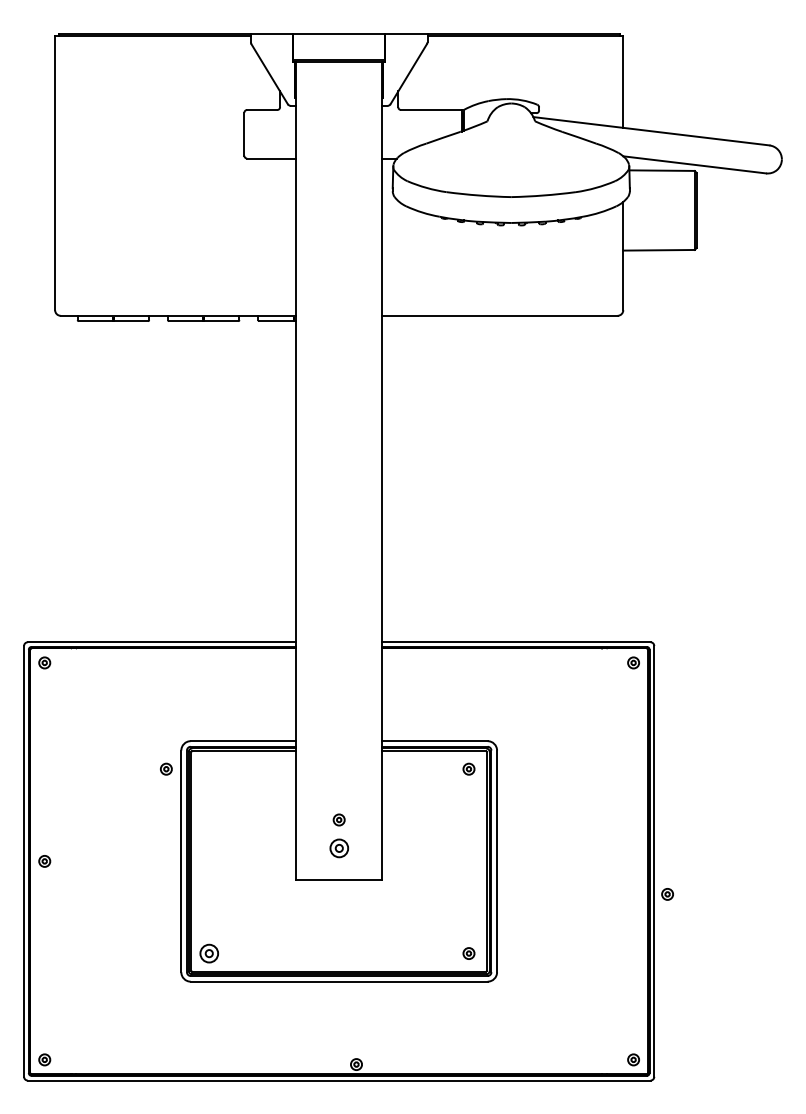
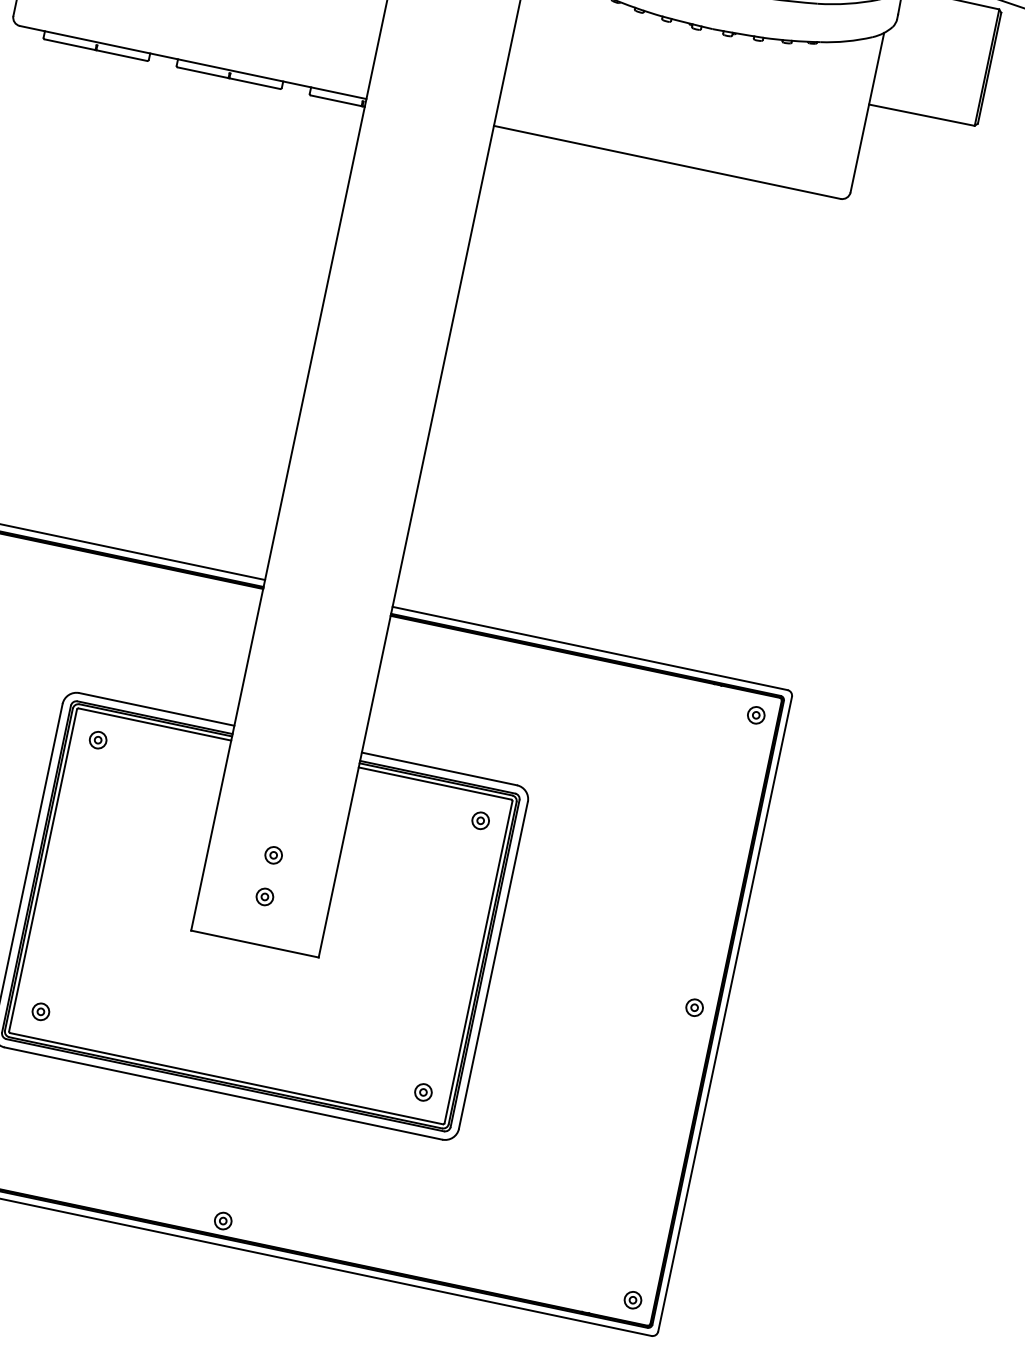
part: (166, 768) -> (98, 739), moved
part: (338, 847) -> (264, 895), size x0.62
part: (667, 894) -> (694, 1007), moved
part: (209, 953) -> (41, 1011), size x0.62

